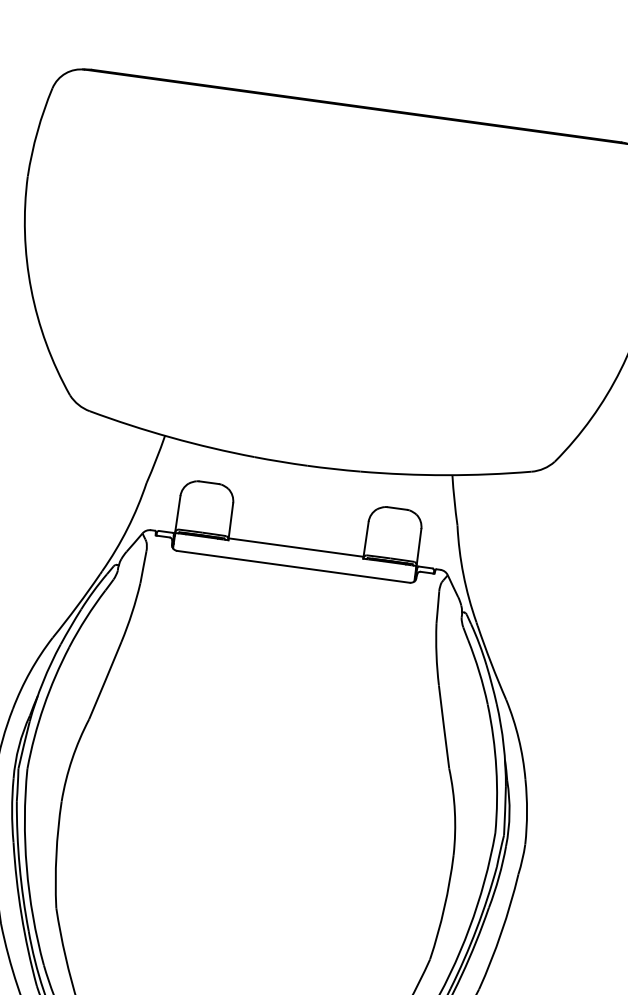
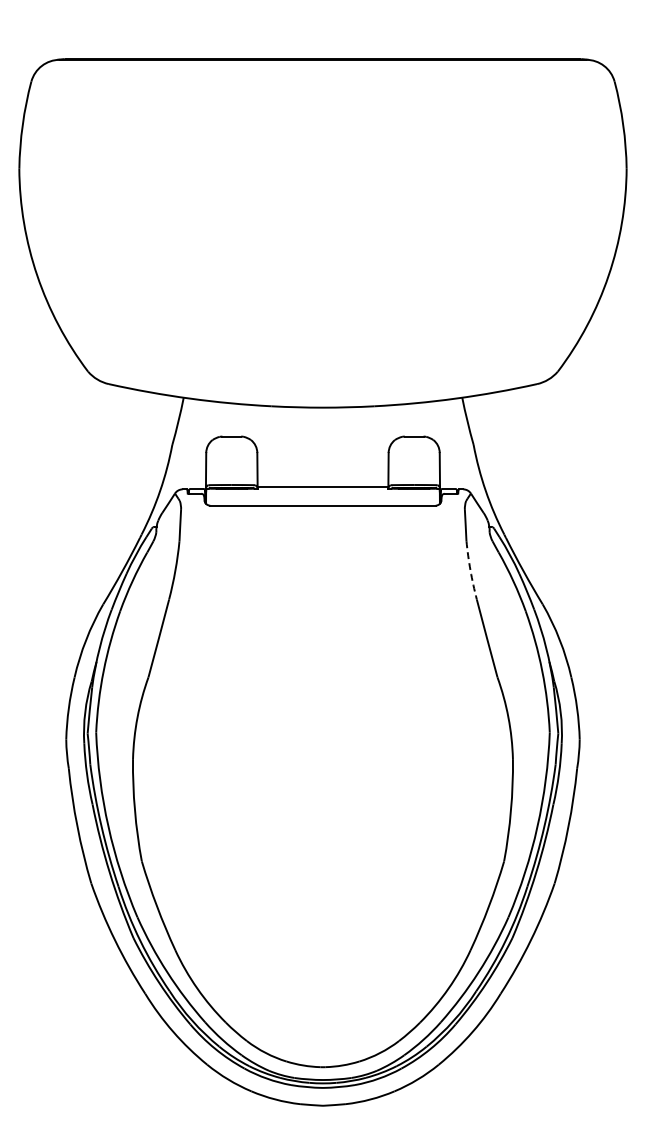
arc: (436, 654) -> (470, 570), solid -> dashed

